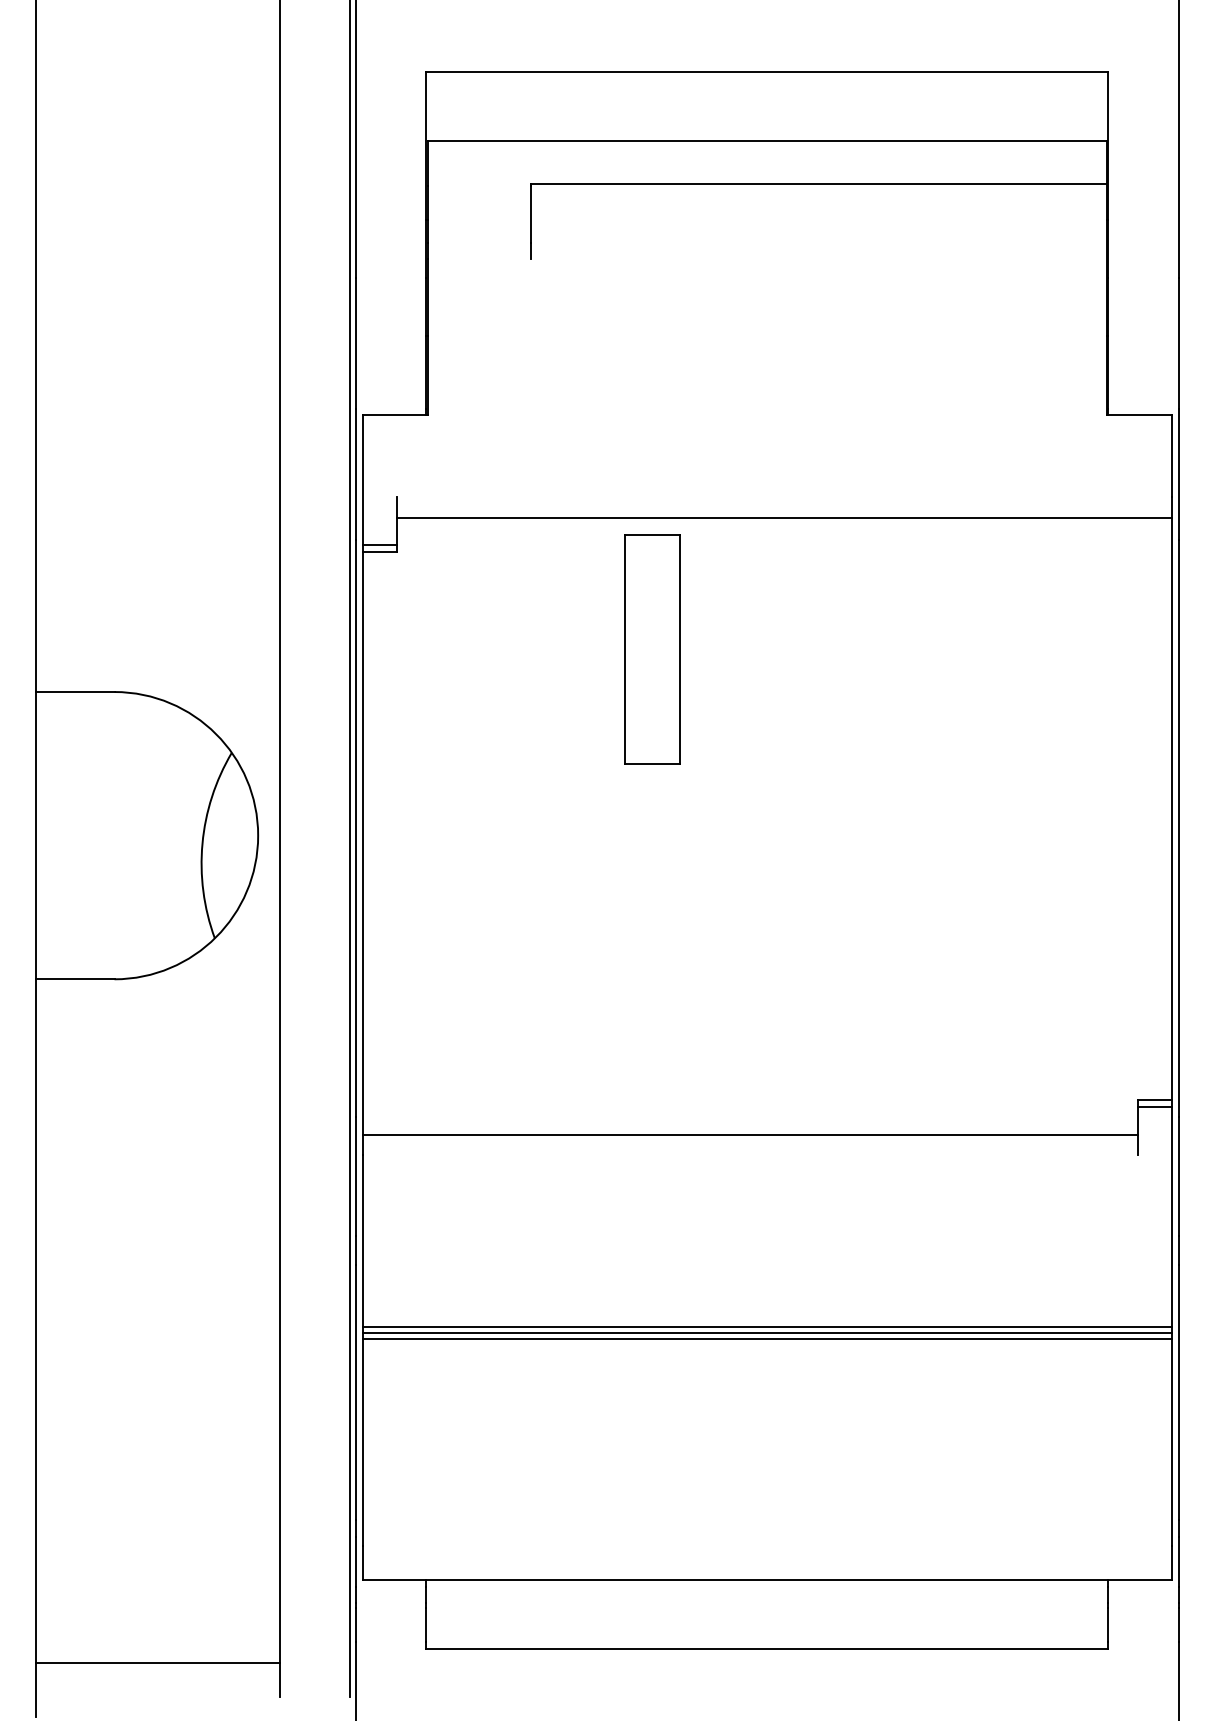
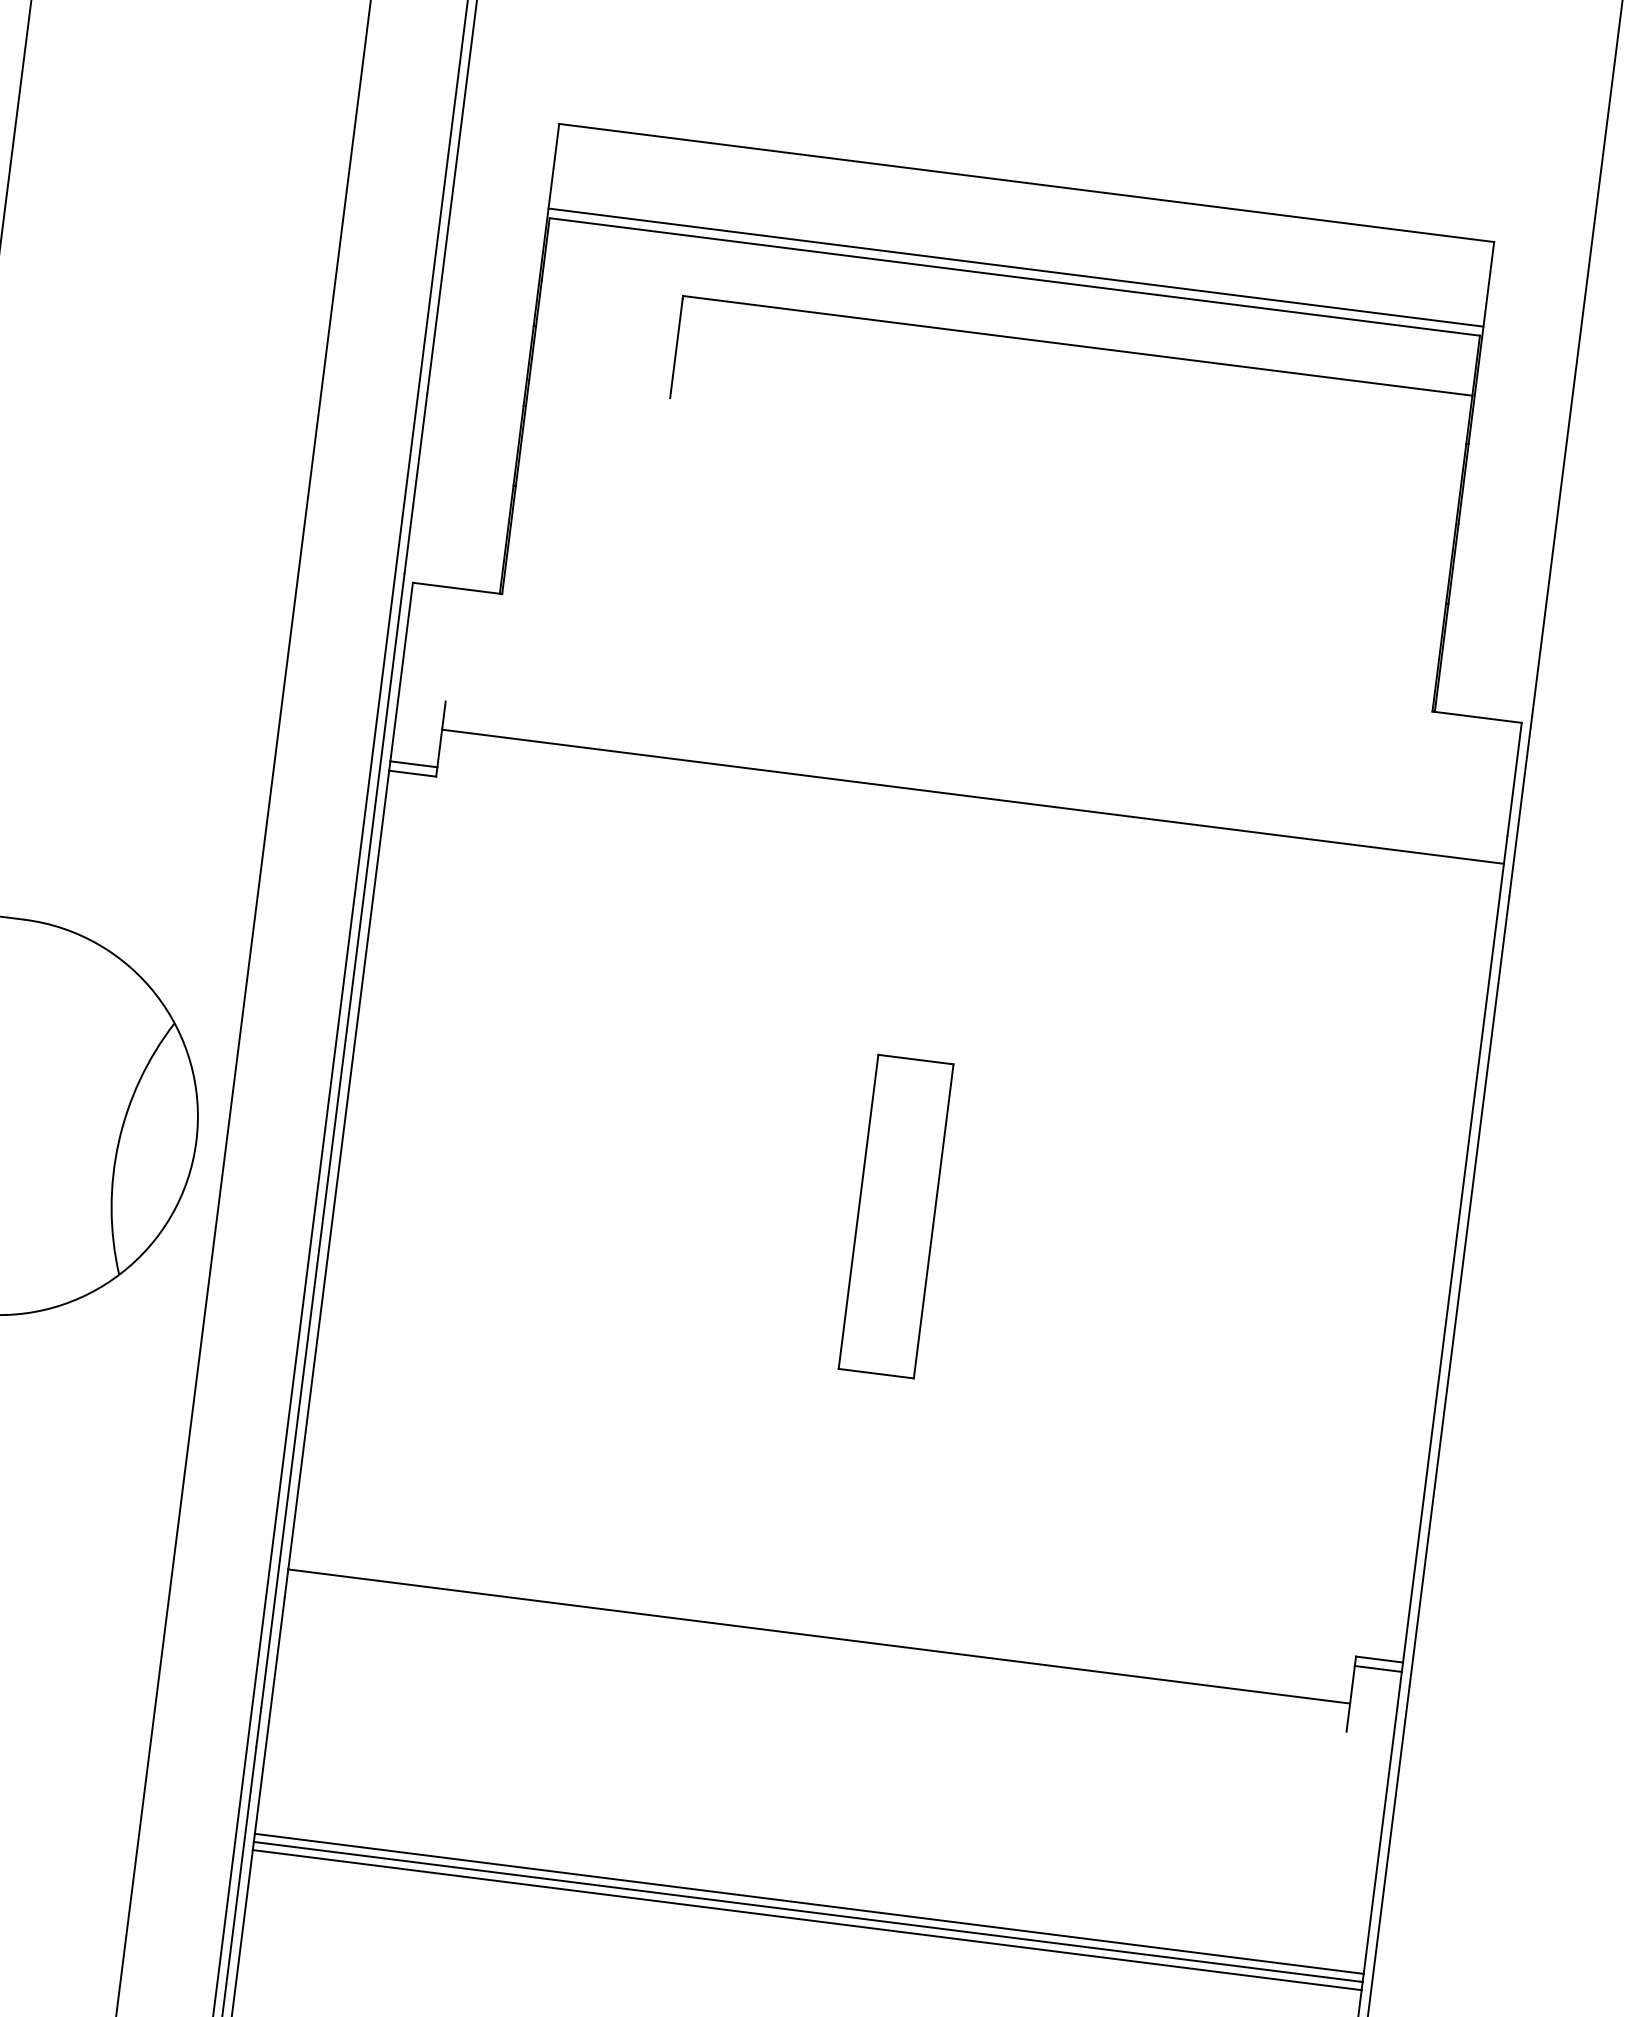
line: (767, 133) -> (1016, 267), added
part: (652, 649) -> (896, 1217), moved

